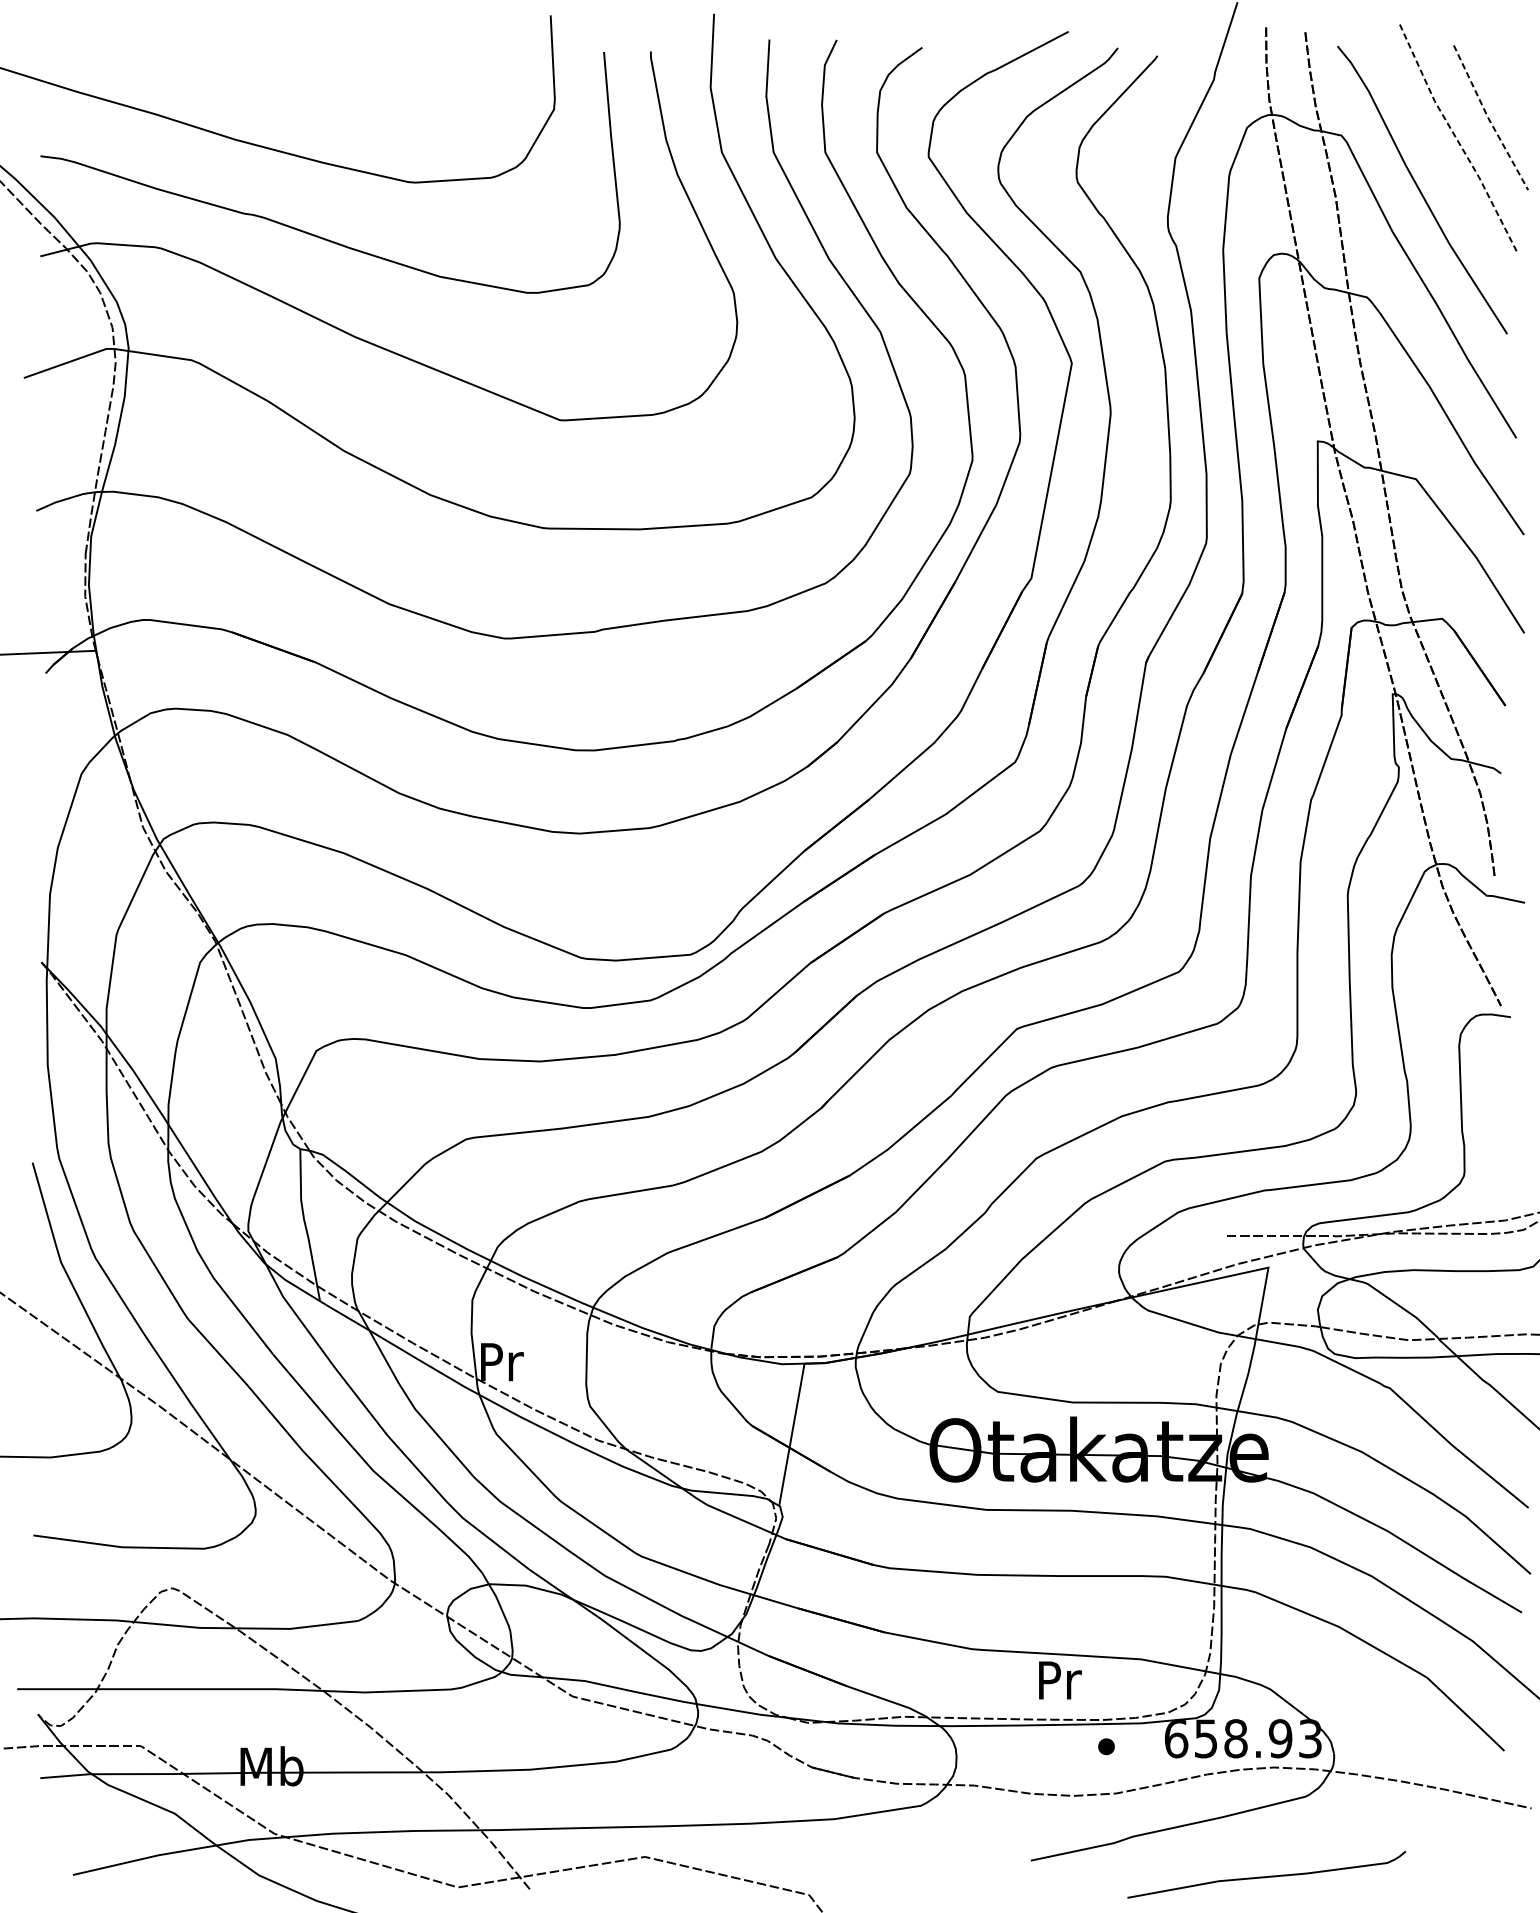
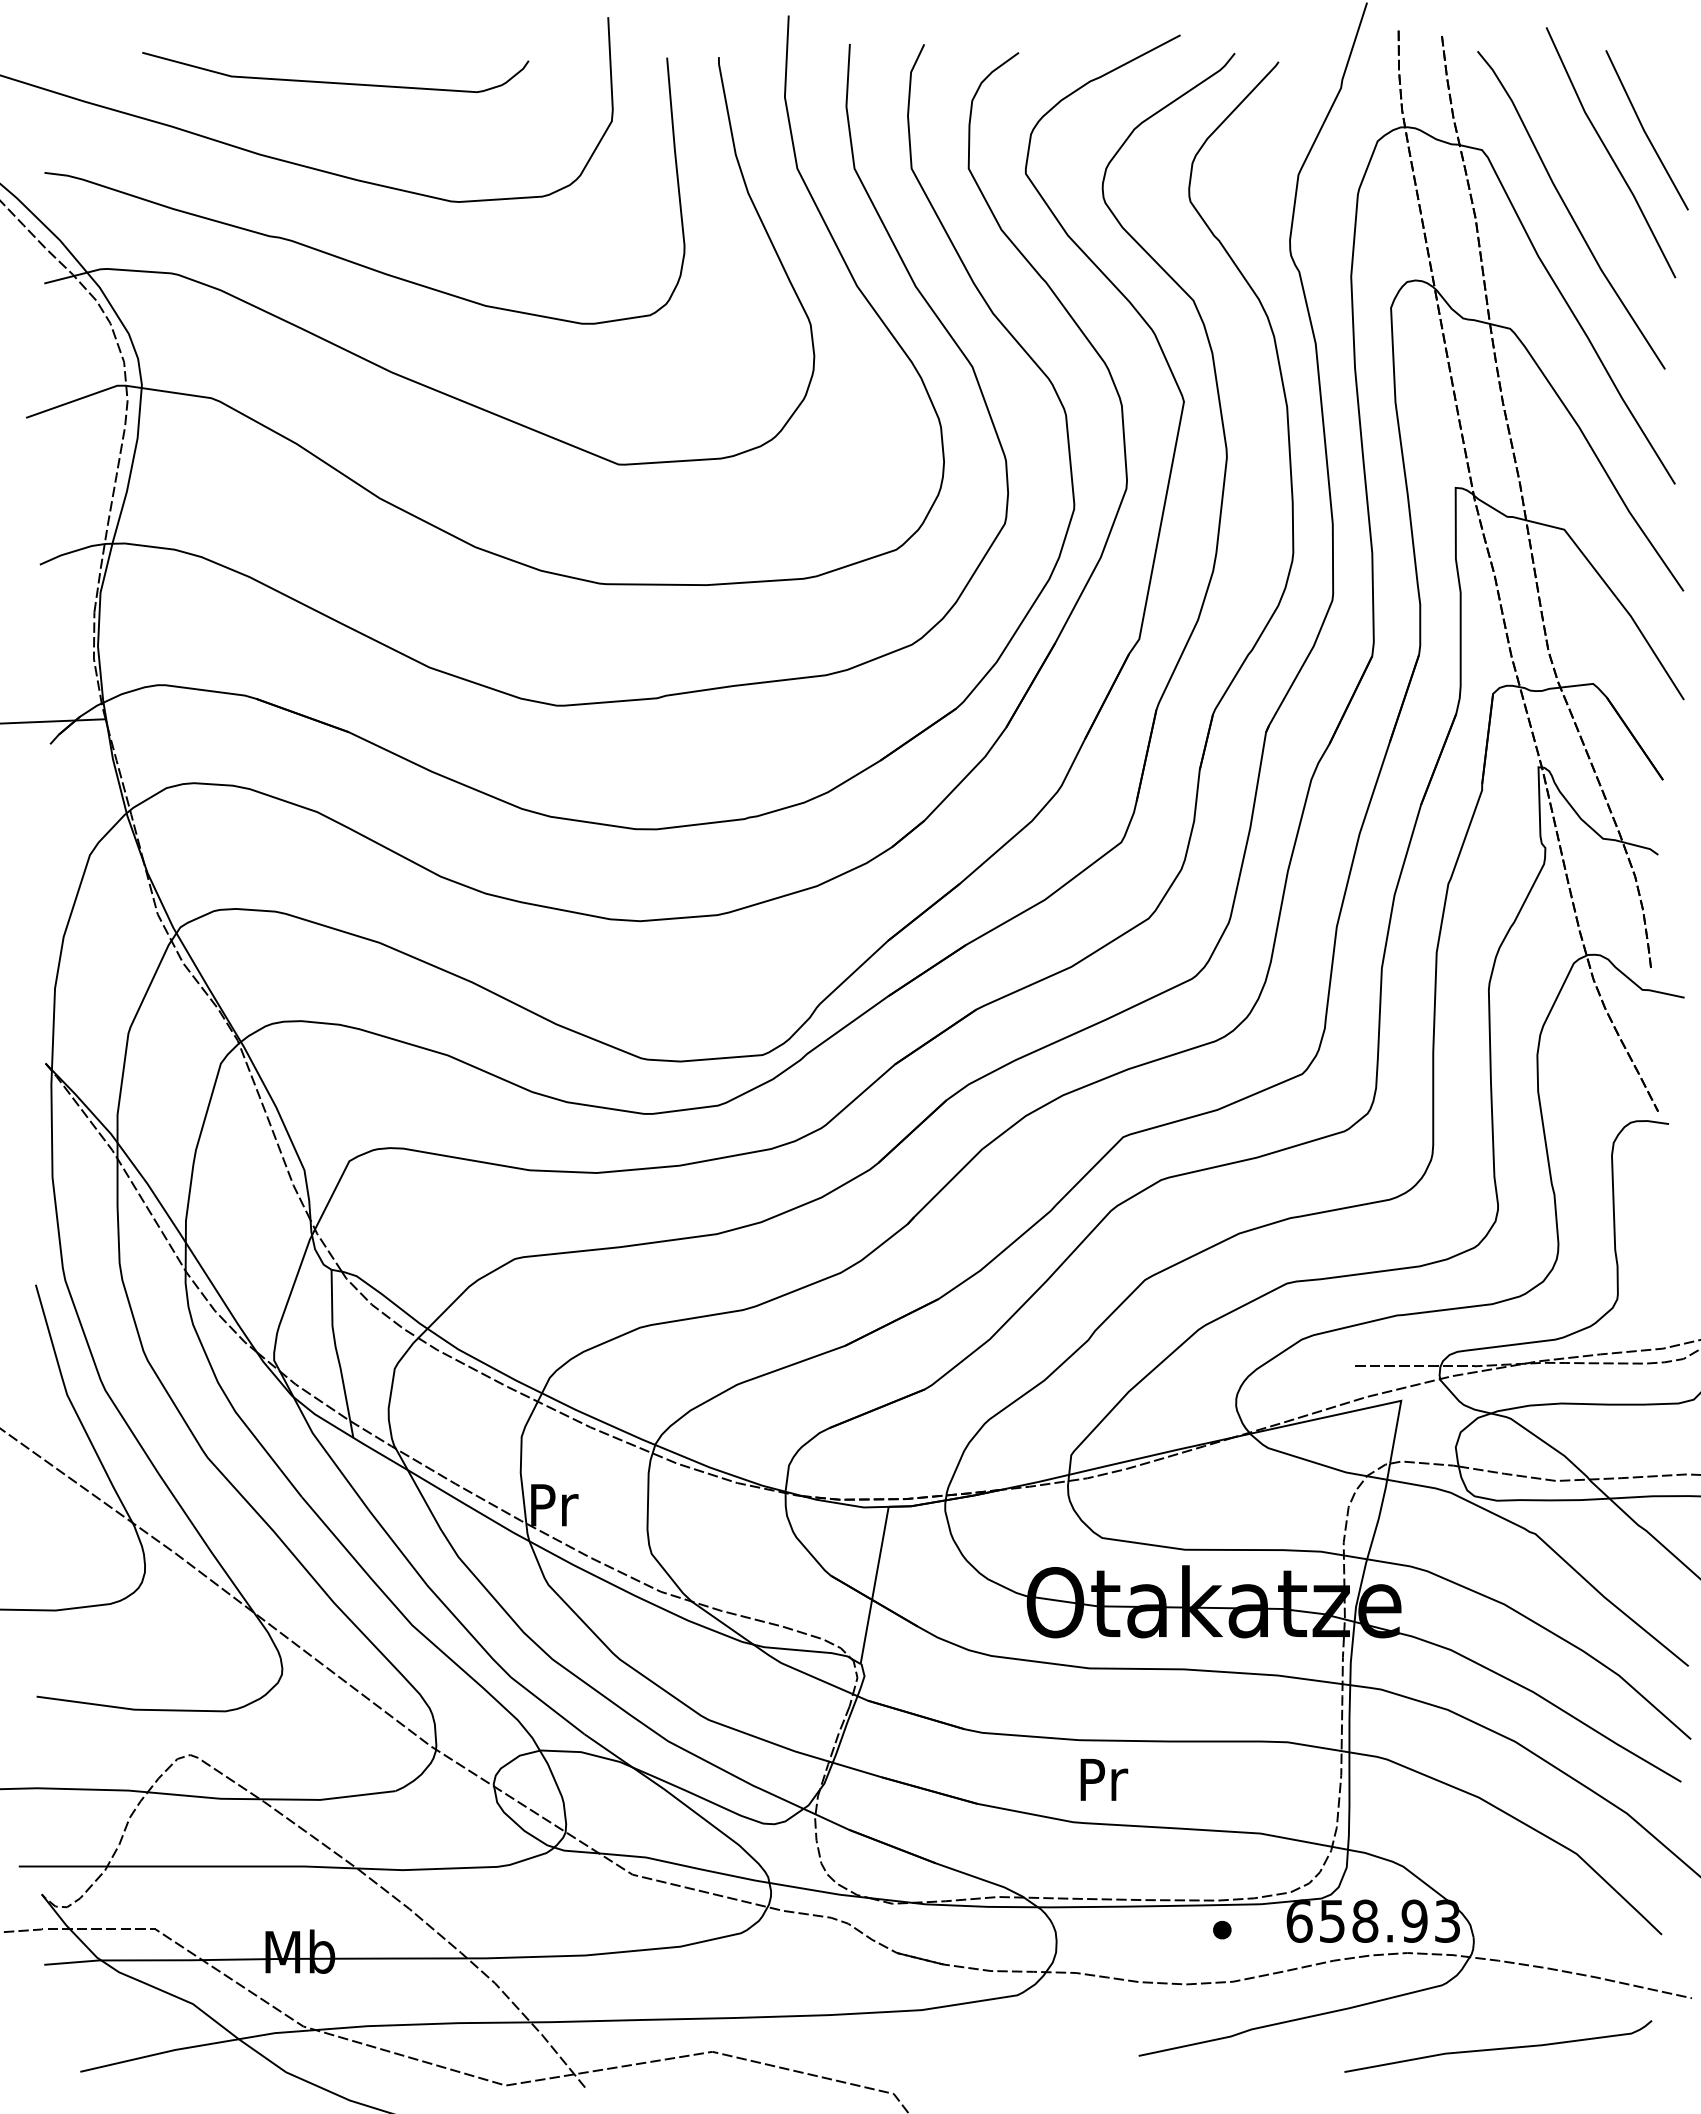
curve: (303, 74) -> (335, 82), added
line: (1488, 118) -> (1644, 131), dashed -> solid
line: (1456, 138) -> (1609, 153), dashed -> solid
text: (1060, 1680) -> (1104, 1779), moved
curve: (1266, 1876) -> (1498, 2048), moved

